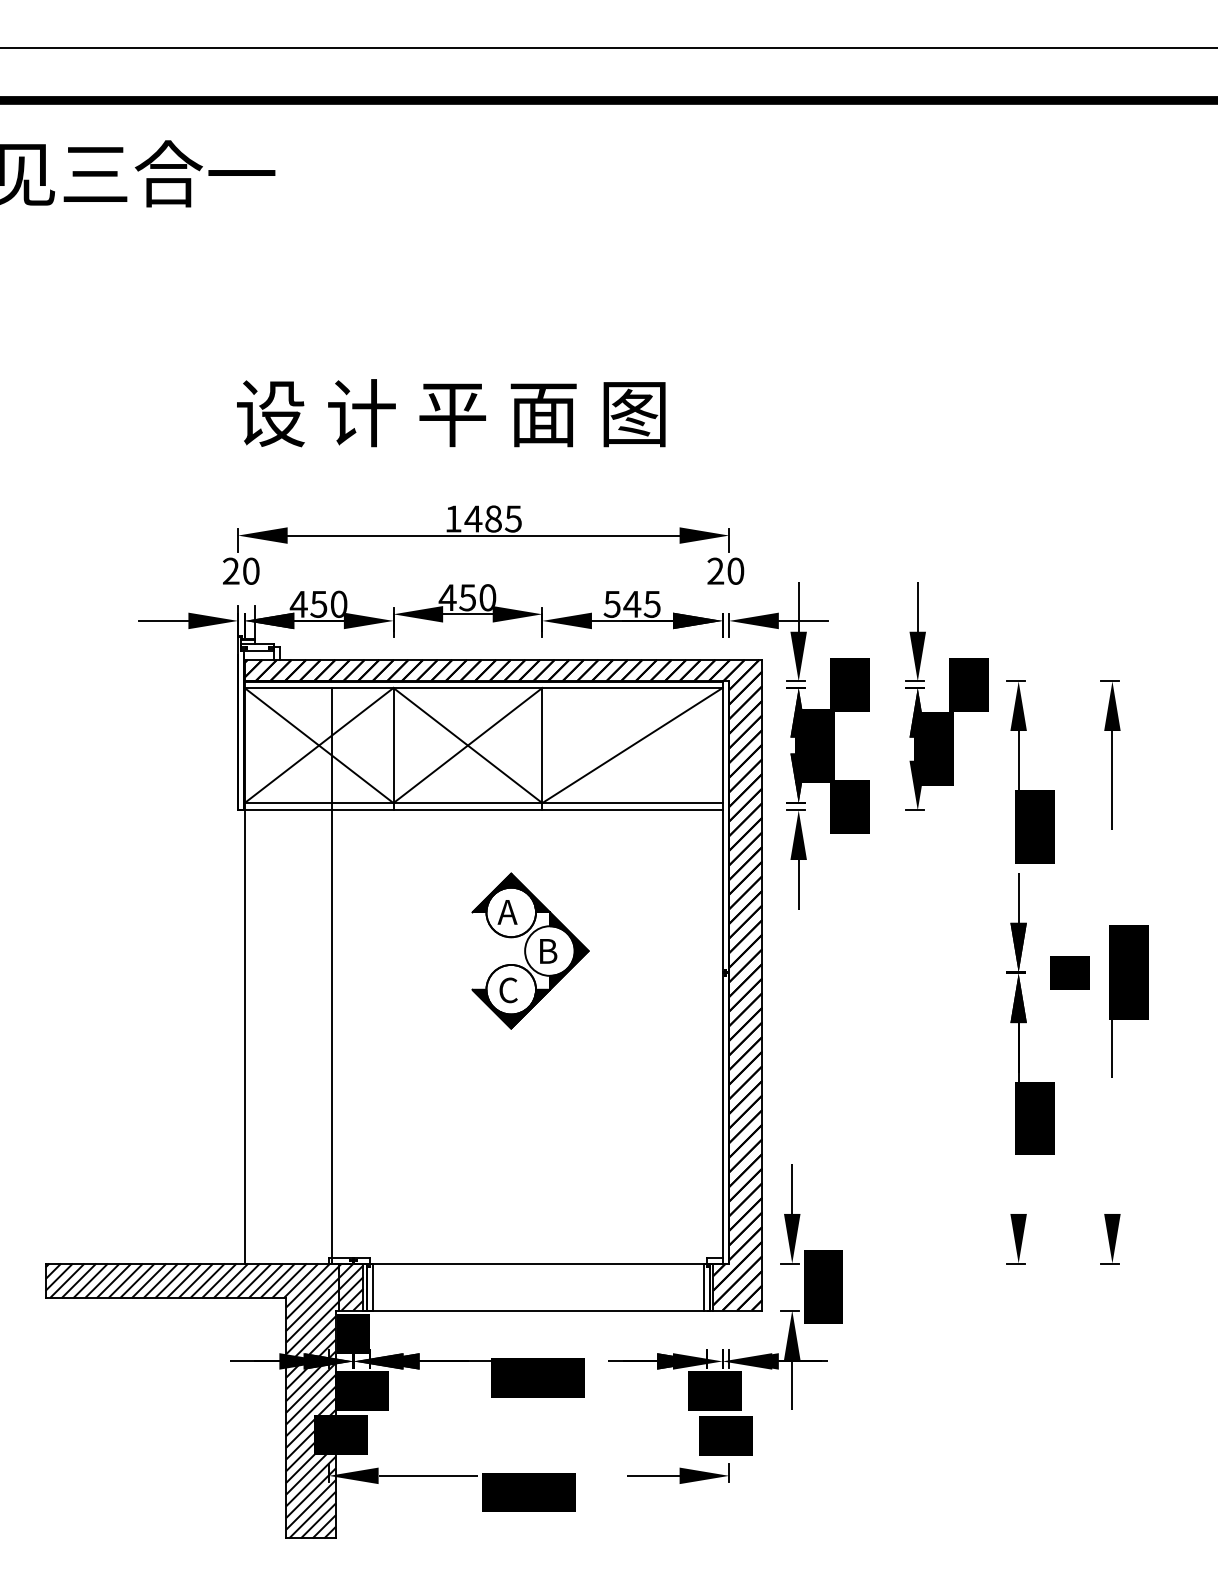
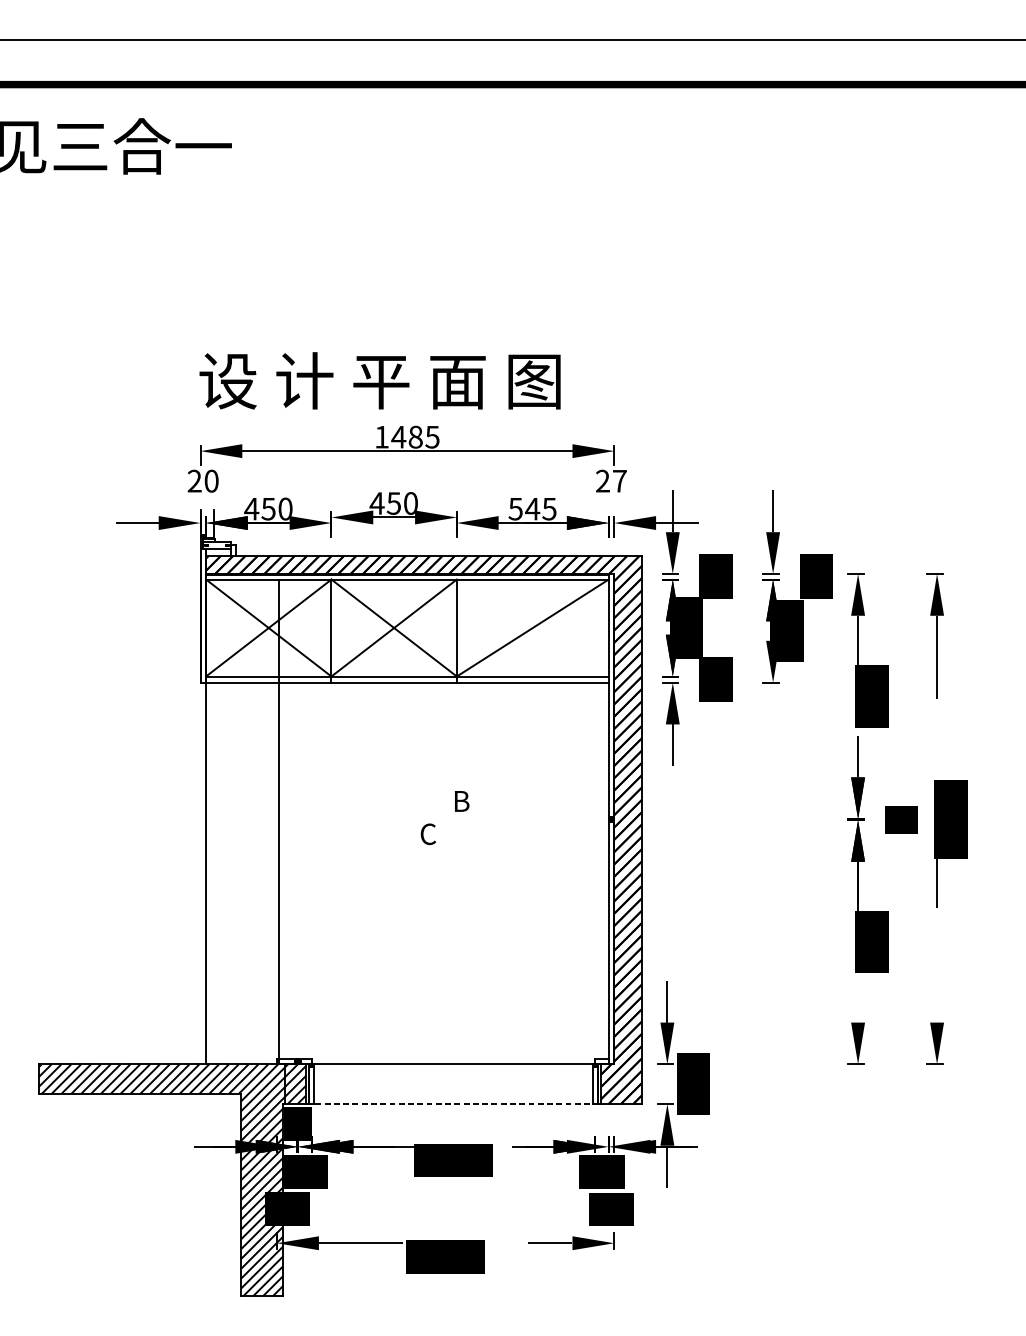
text: (451, 413) -> (380, 381), moved
text: (735, 570) -> (619, 480), 20 -> 27
part: (530, 950) -> (446, 800), removed
line: (534, 1310) -> (450, 1103), solid -> dashed

